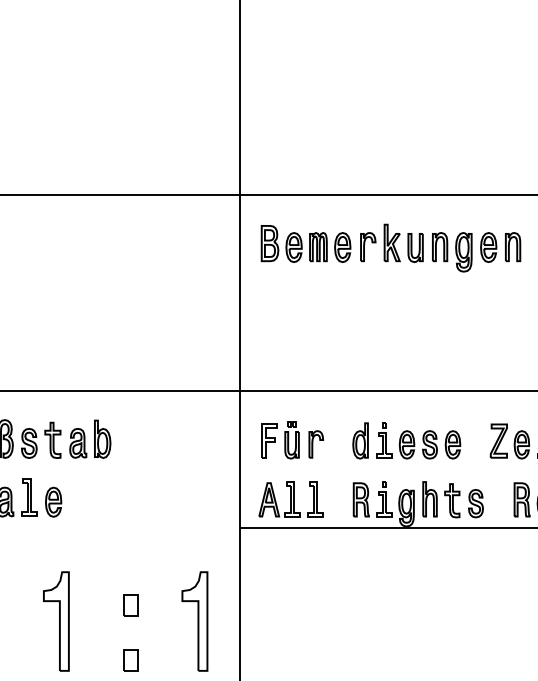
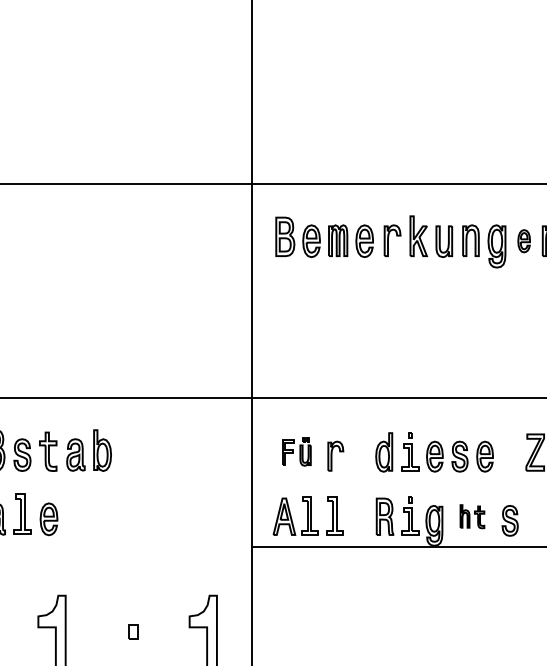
part: (488, 247) -> (523, 241), size x0.7
part: (280, 440) -> (296, 451), size x0.7
part: (441, 499) -> (472, 516), size x0.6
part: (130, 605) -> (132, 632), size x0.6

